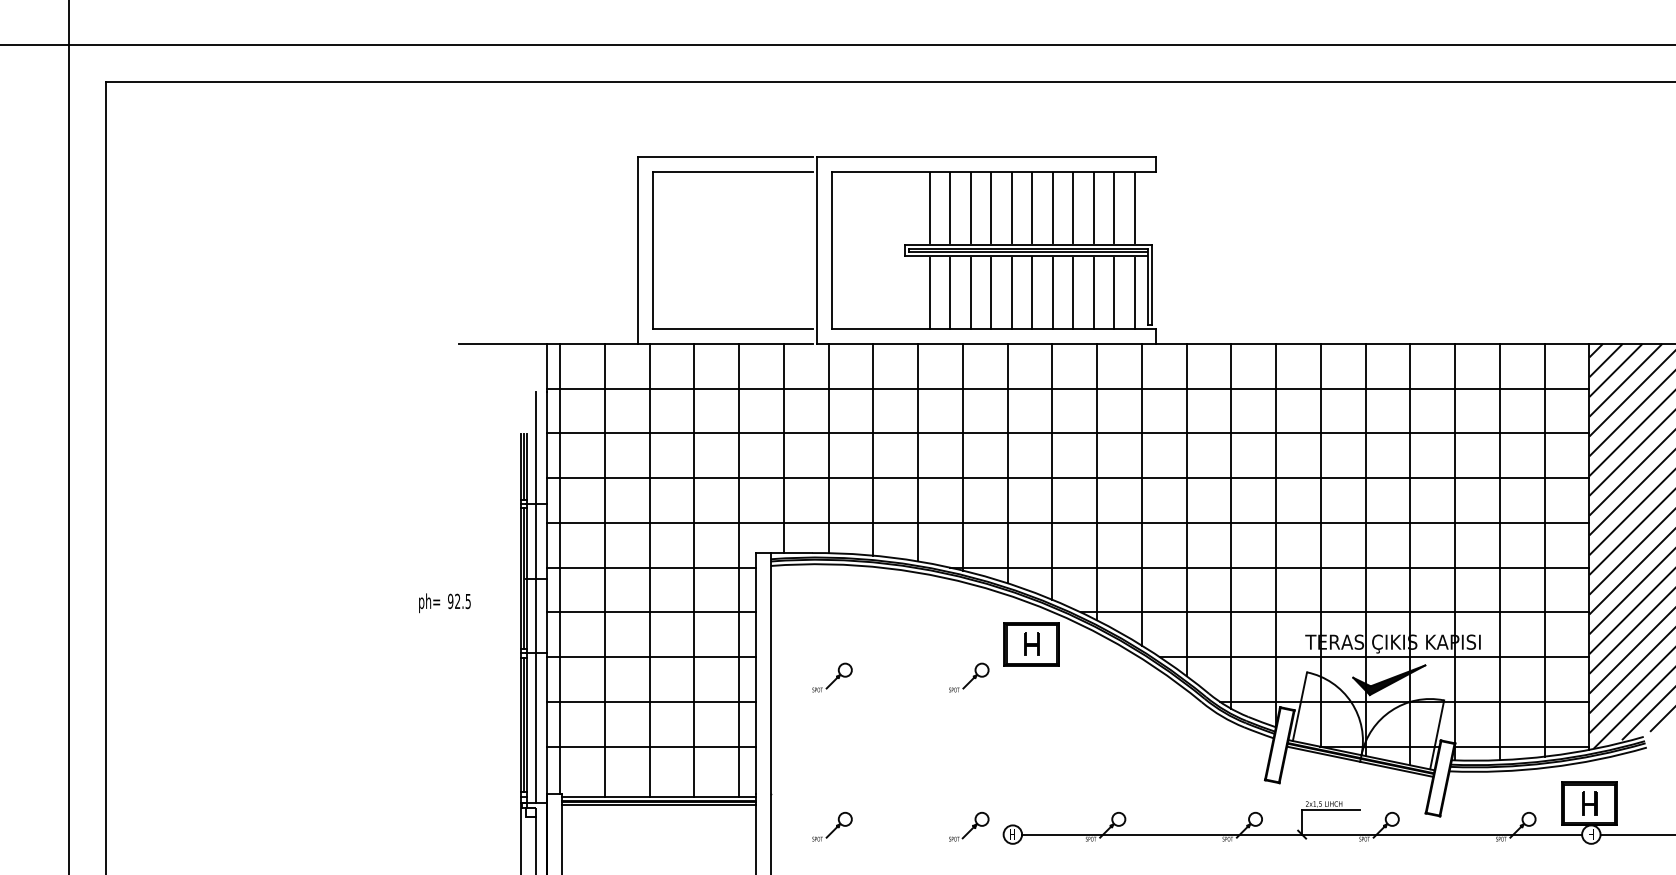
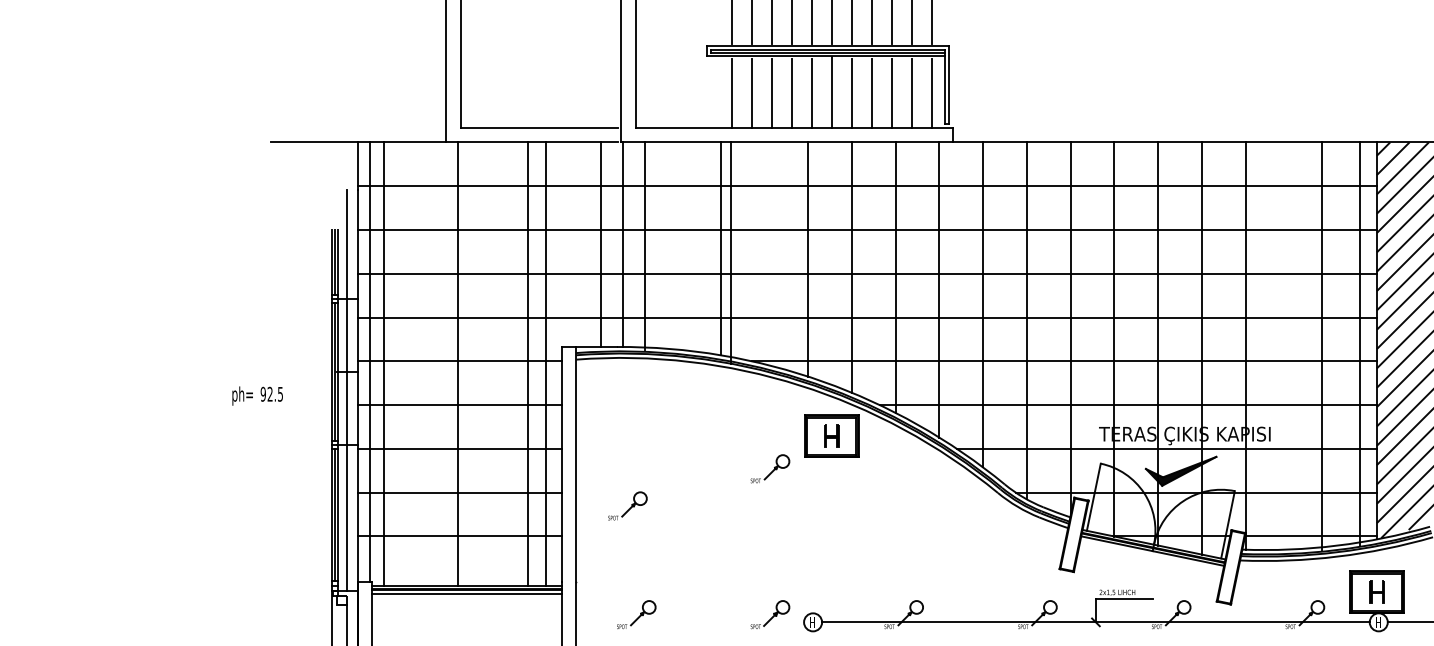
line: (783, 448) -> (623, 244), moved
line: (828, 448) -> (600, 244), moved
line: (873, 449) -> (644, 245), moved
line: (962, 456) -> (730, 252), moved
line: (1544, 549) -> (1359, 343), moved
line: (1499, 551) -> (1321, 345), moved
line: (604, 570) -> (383, 364), moved
line: (694, 570) -> (528, 364), moved
part: (832, 677) -> (627, 505), moved

